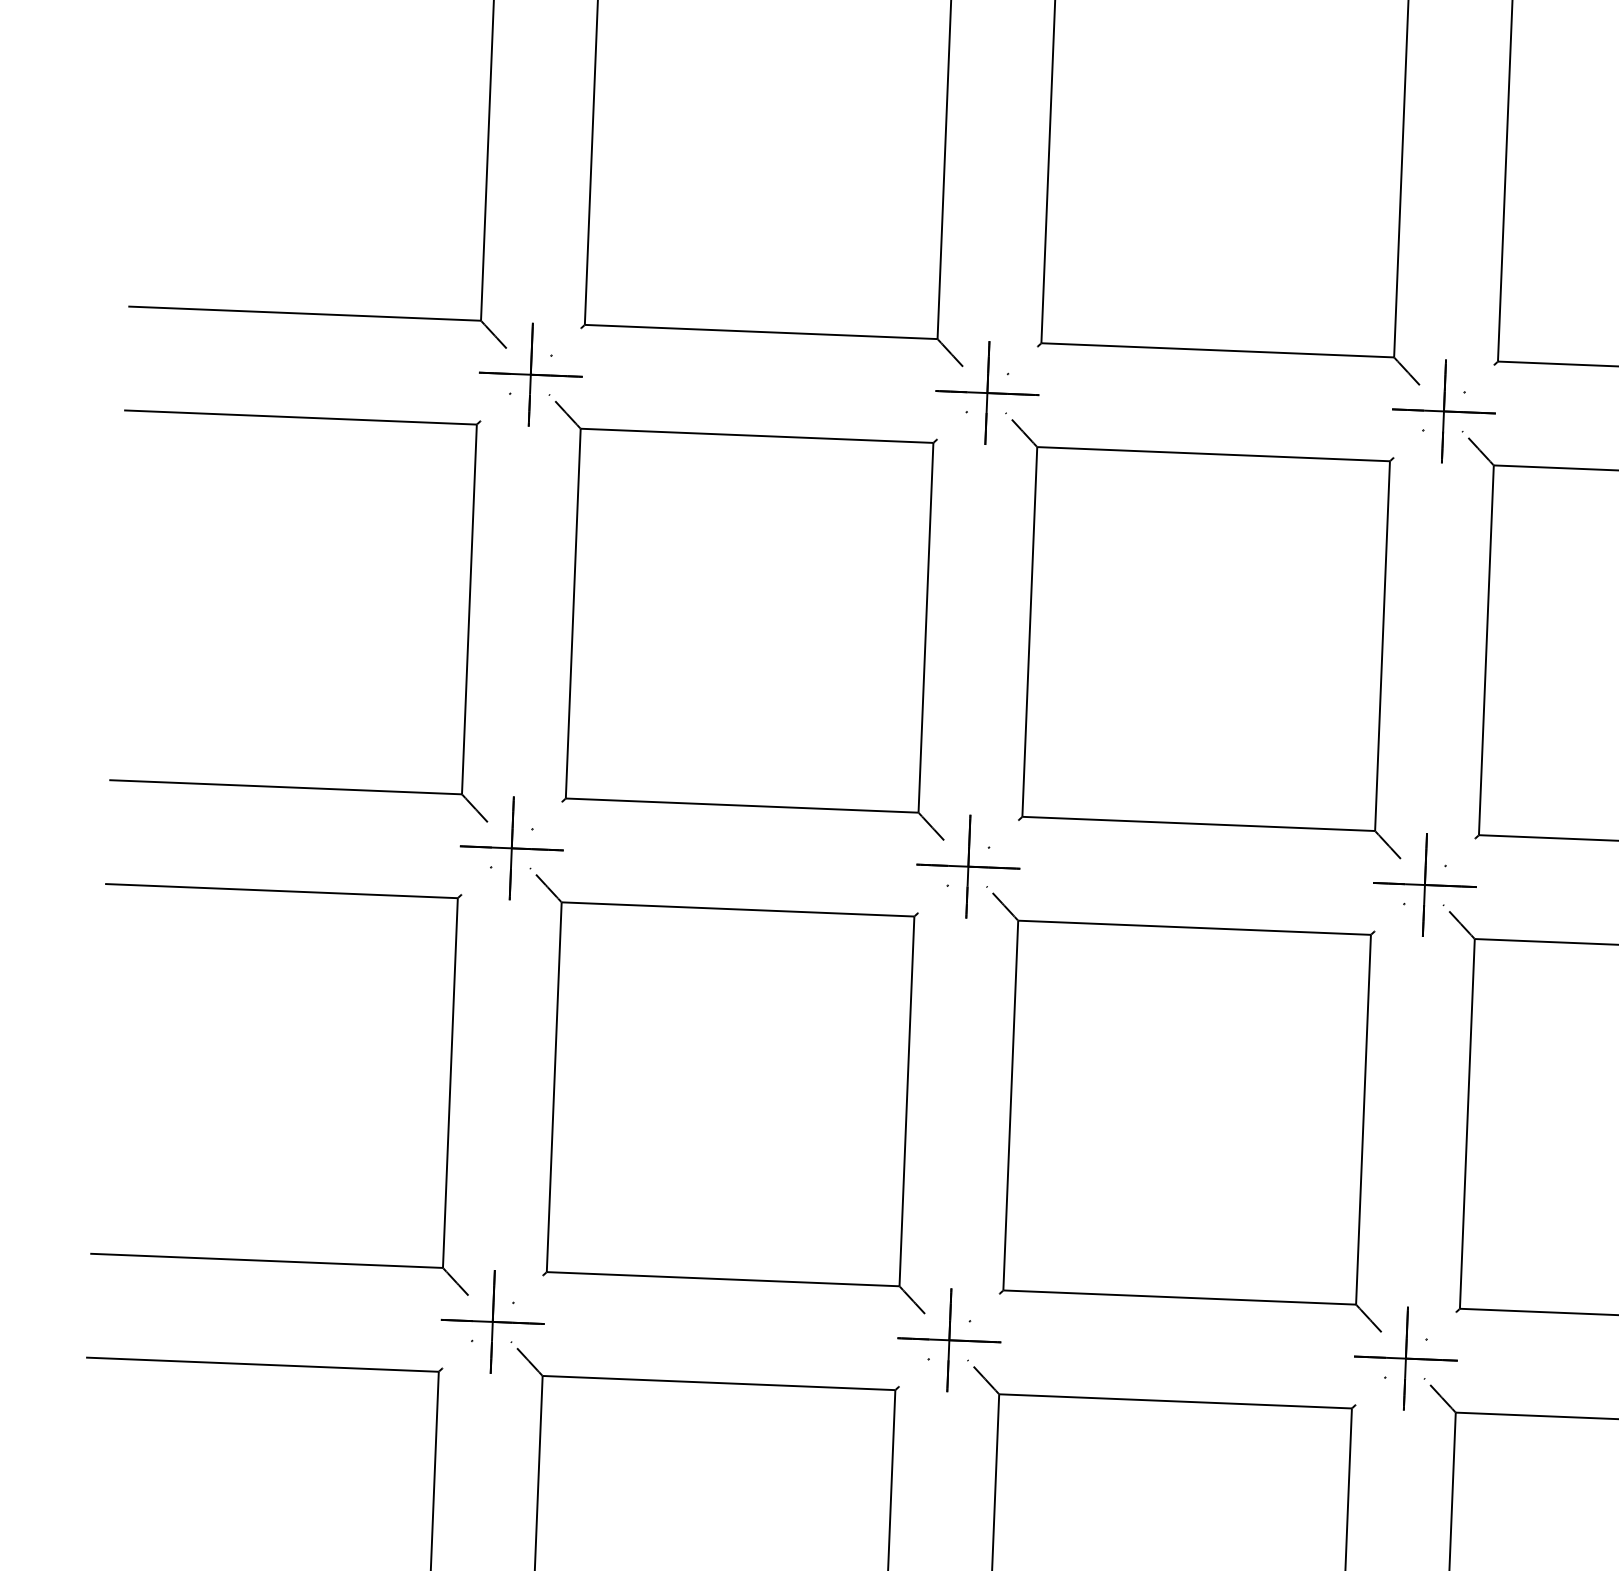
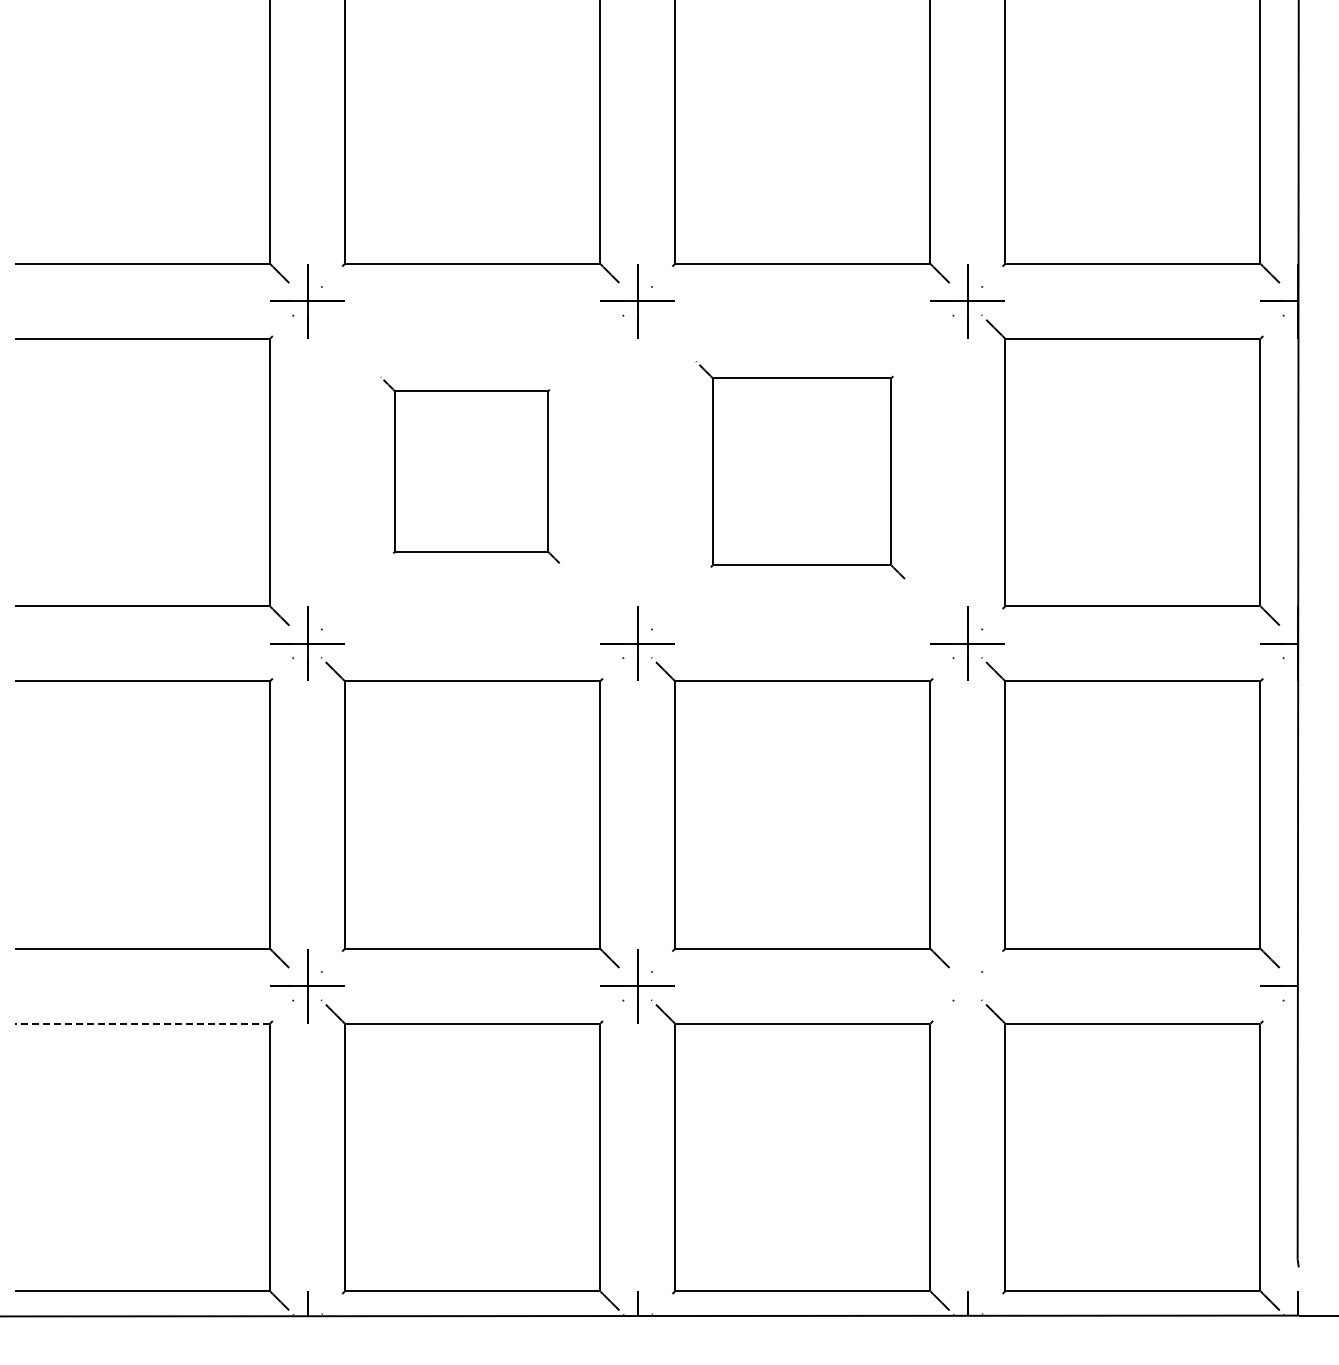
part: (745, 616) -> (469, 469), size x0.6
part: (1203, 634) -> (800, 469), size x0.7
part: (1405, 1358) -> (967, 986), removed
line: (262, 1364) -> (142, 1023), solid -> dashed

